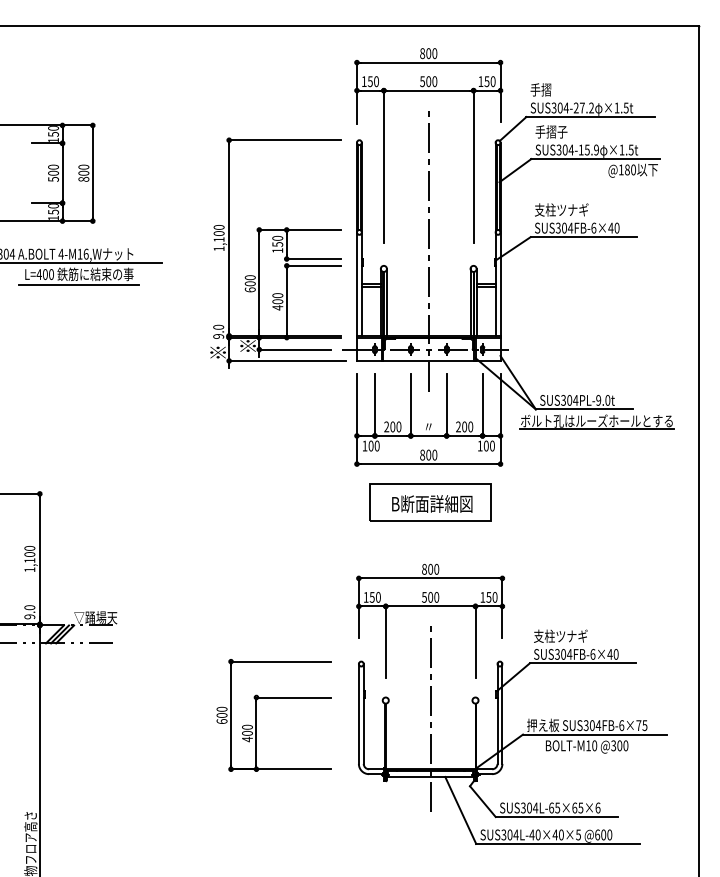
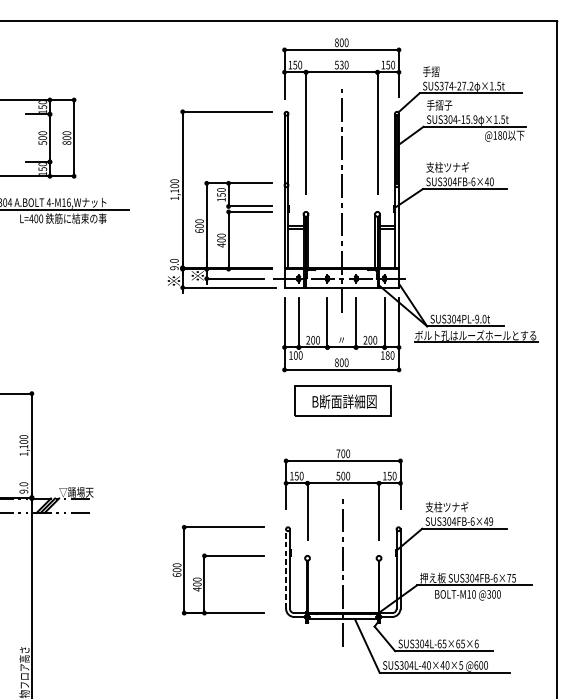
text: (428, 81) -> (341, 65), 500 -> 530
text: (559, 107) -> (445, 85), SUS304-27.2 -> SUS374-27.2
line: (78, 284) -> (62, 226), removed
text: (485, 446) -> (387, 355), 100 -> 180
text: (424, 568) -> (338, 453), 800 -> 700
text: (615, 654) -> (490, 521), SUS304FB-6×40 -> SUS304FB-6×49
line: (358, 713) -> (285, 568), solid -> dashed

